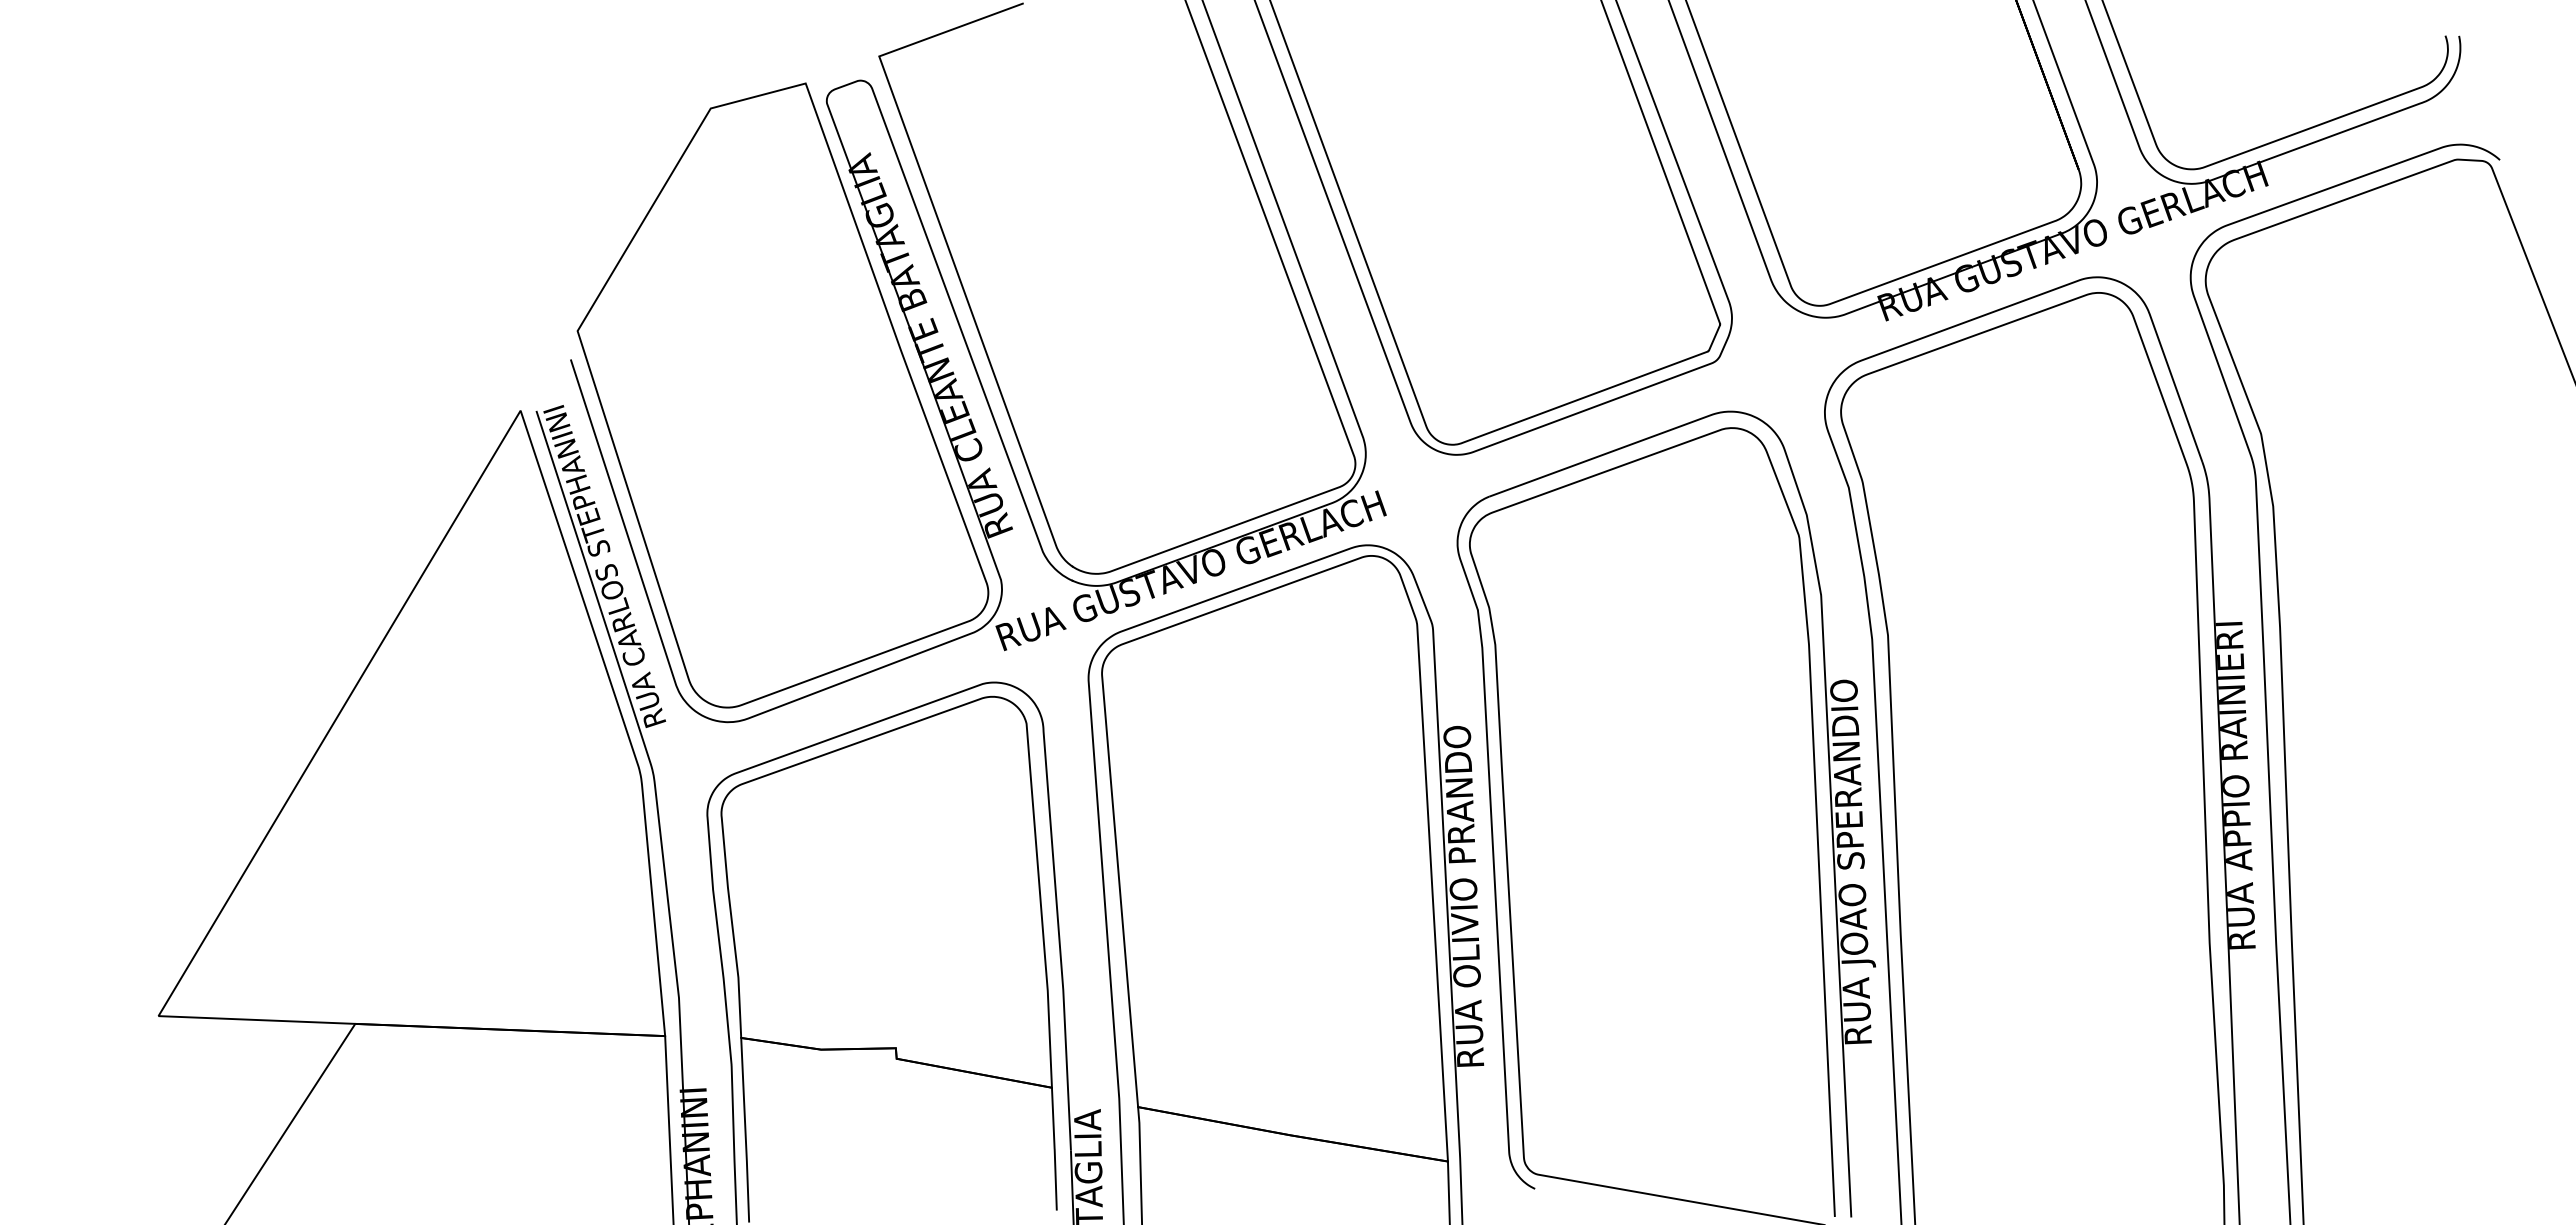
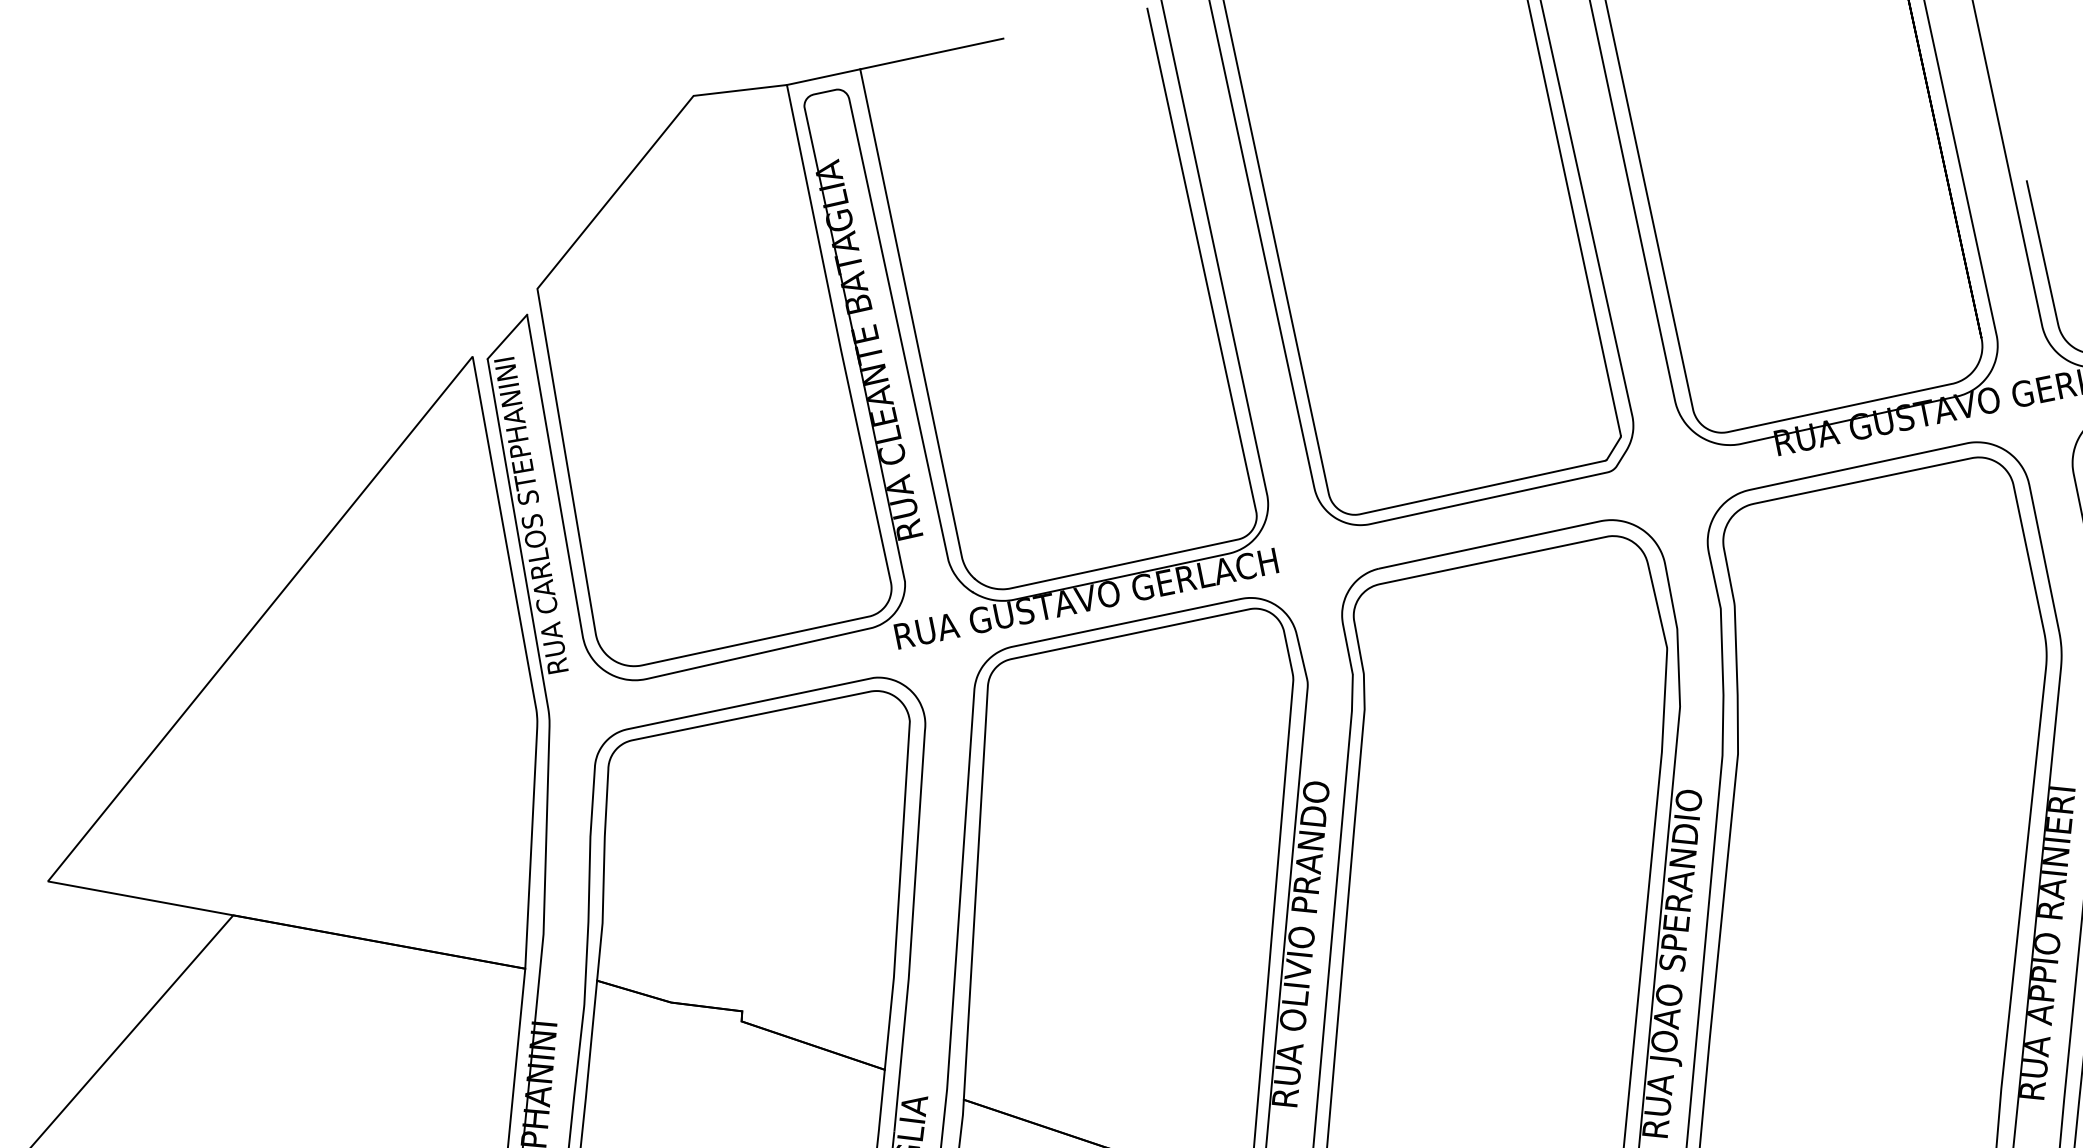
line: (842, 69) -> (823, 76), added
line: (553, 384) -> (507, 336), added

